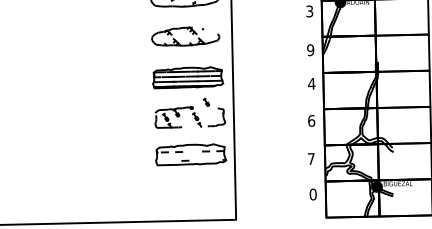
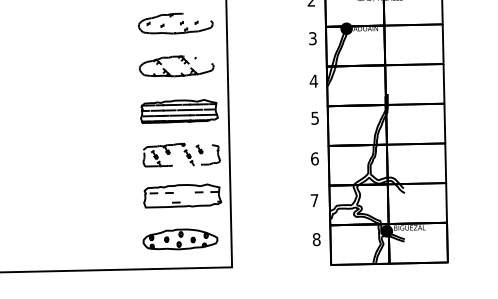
text: (310, 49) -> (313, 80), 9 -> 4
text: (312, 83) -> (315, 117), 4 -> 5
part: (206, 102) -> (199, 149), moved
part: (189, 194) -> (180, 239), added
text: (313, 194) -> (316, 239), 0 -> 8

